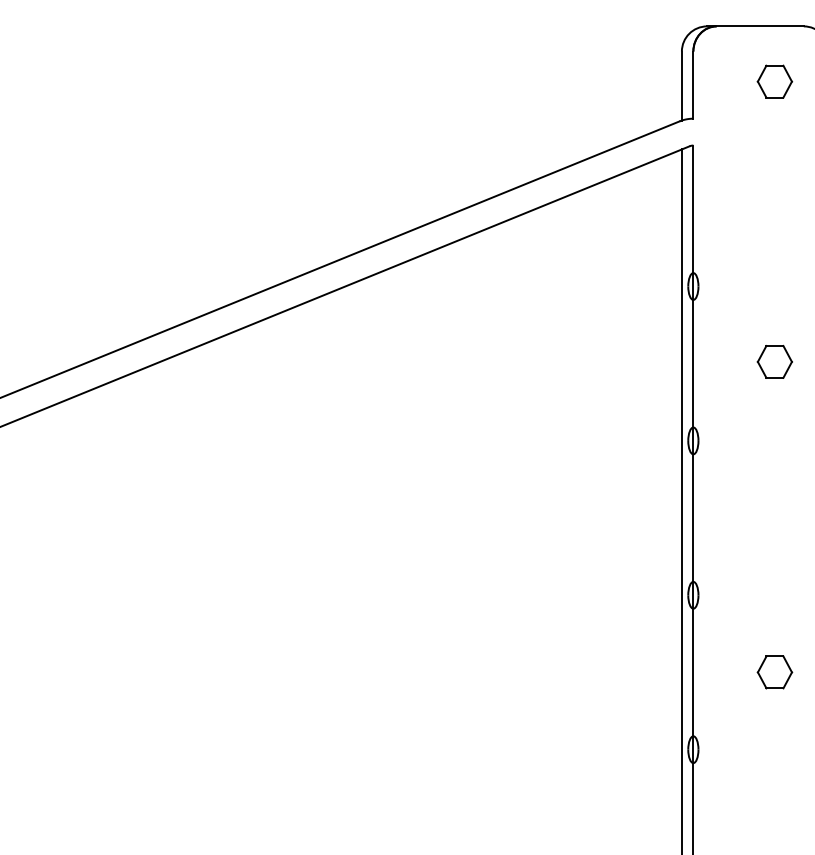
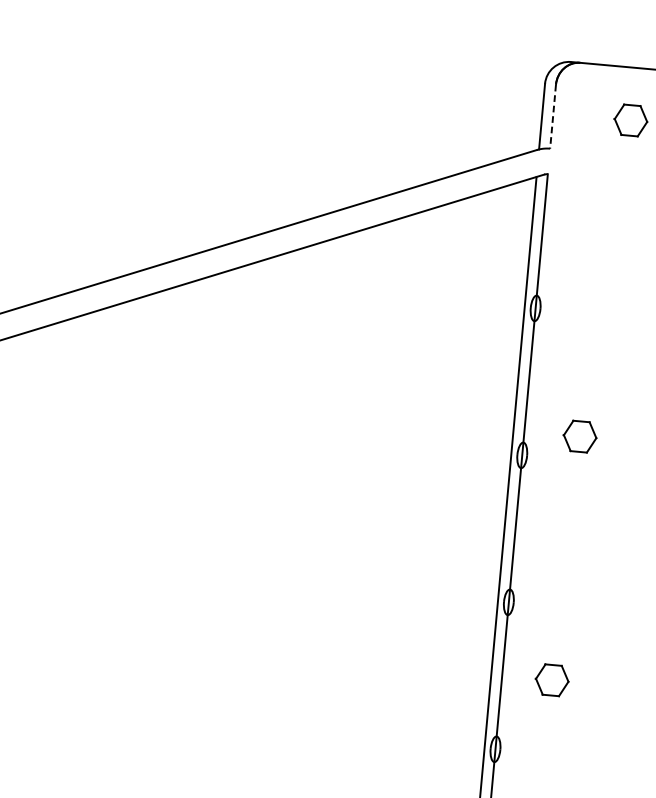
line: (693, 85) -> (553, 117), solid -> dashed
part: (774, 361) -> (579, 436), moved
part: (774, 672) -> (551, 680), moved

